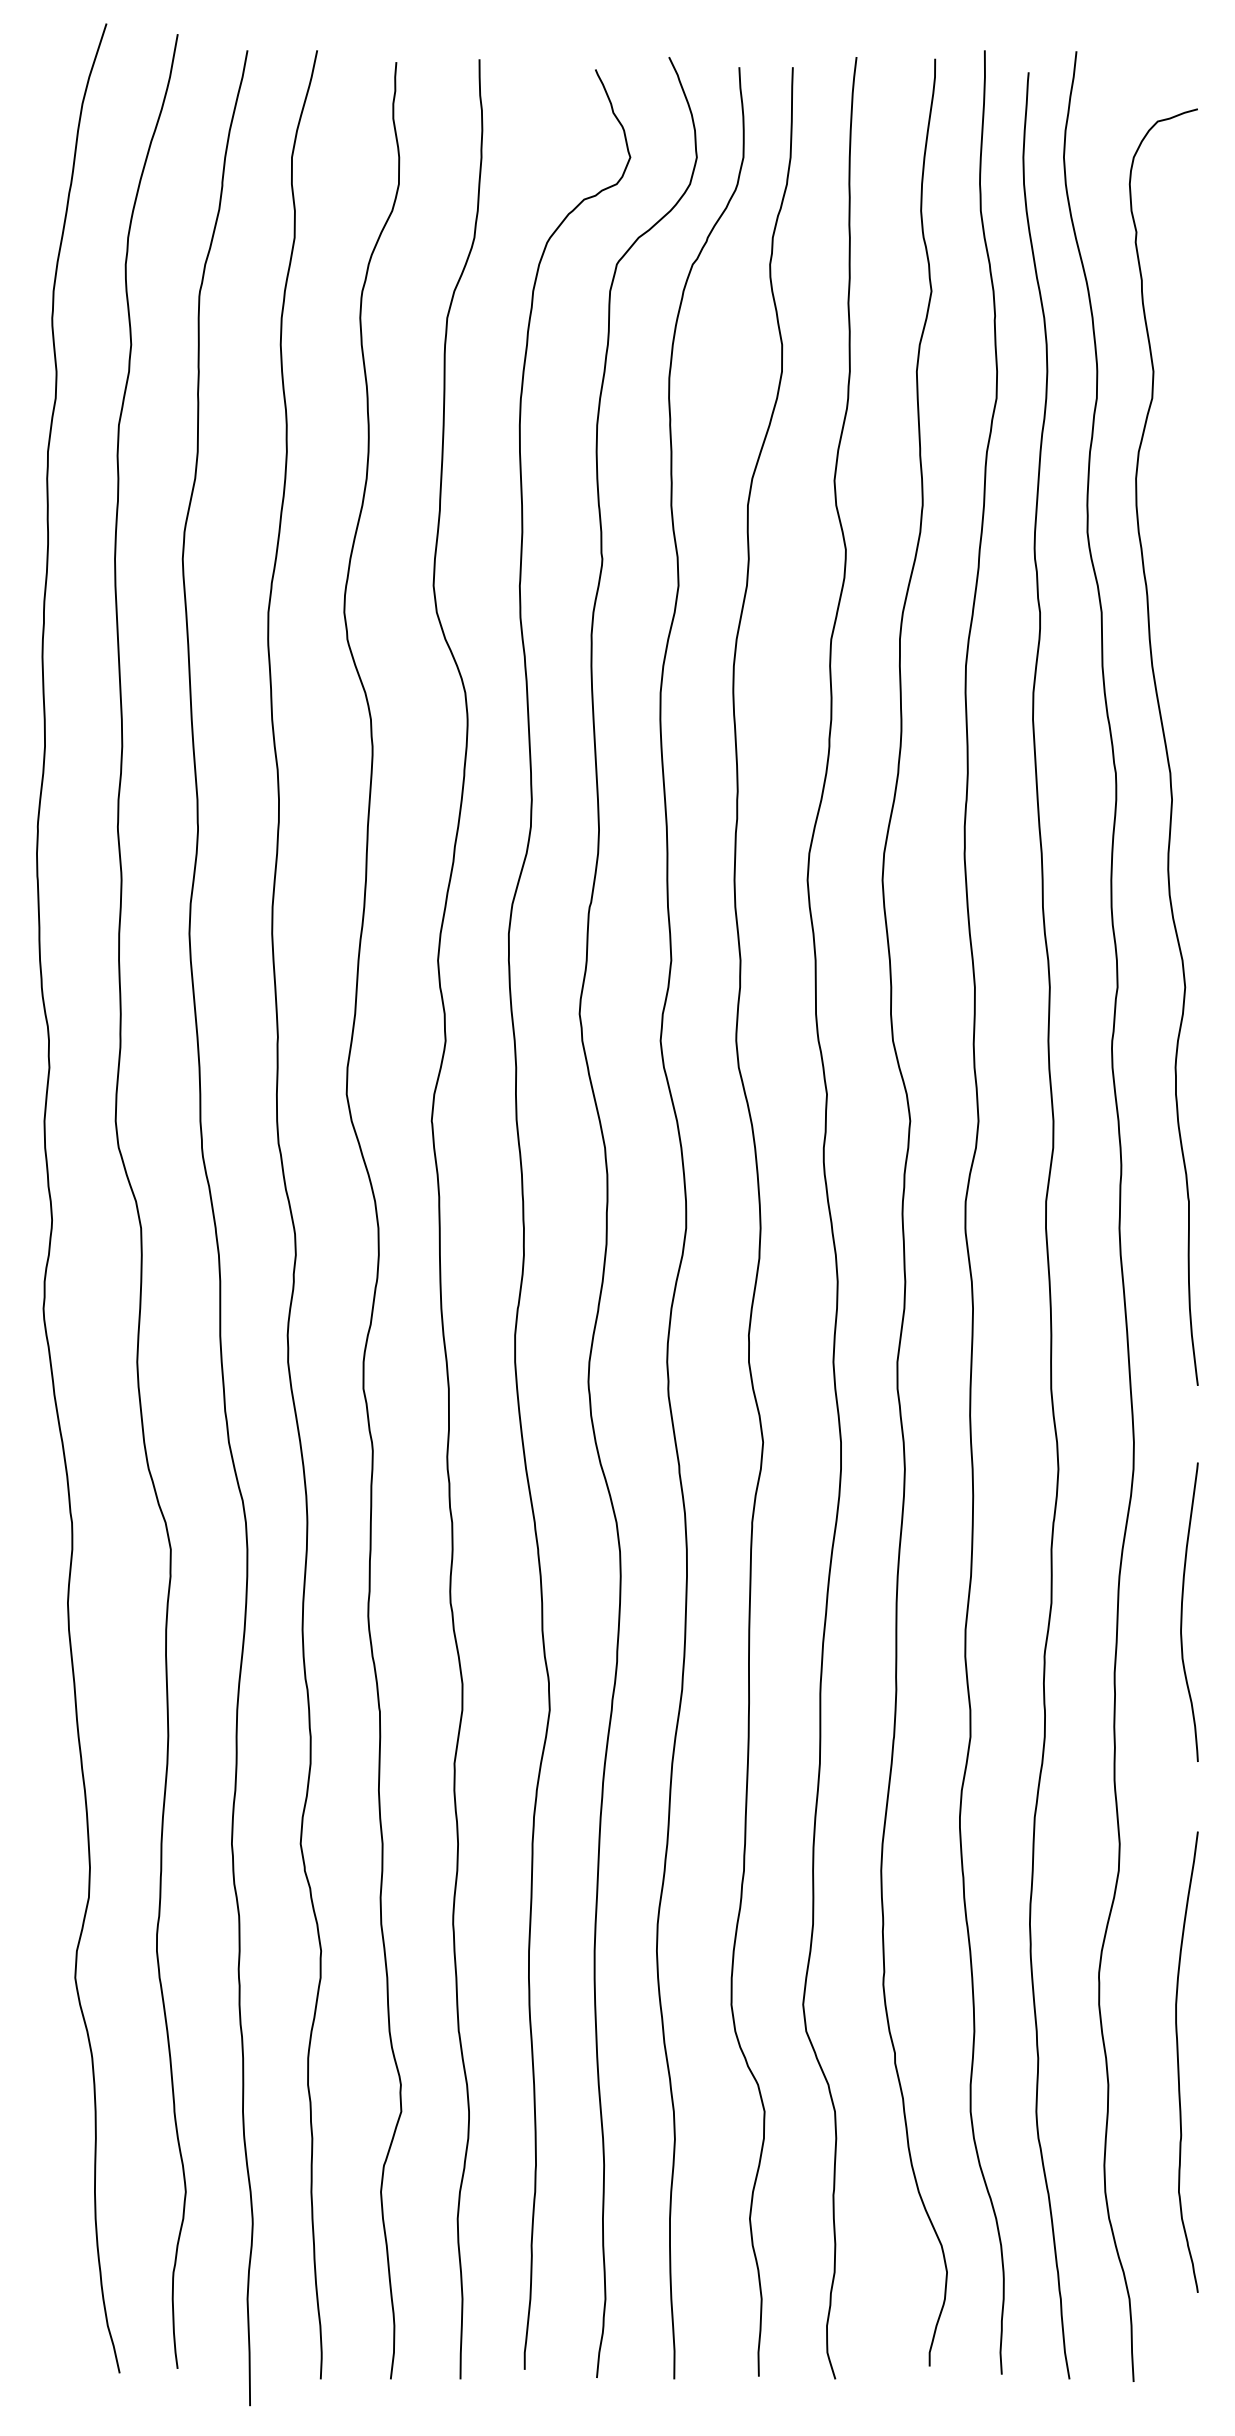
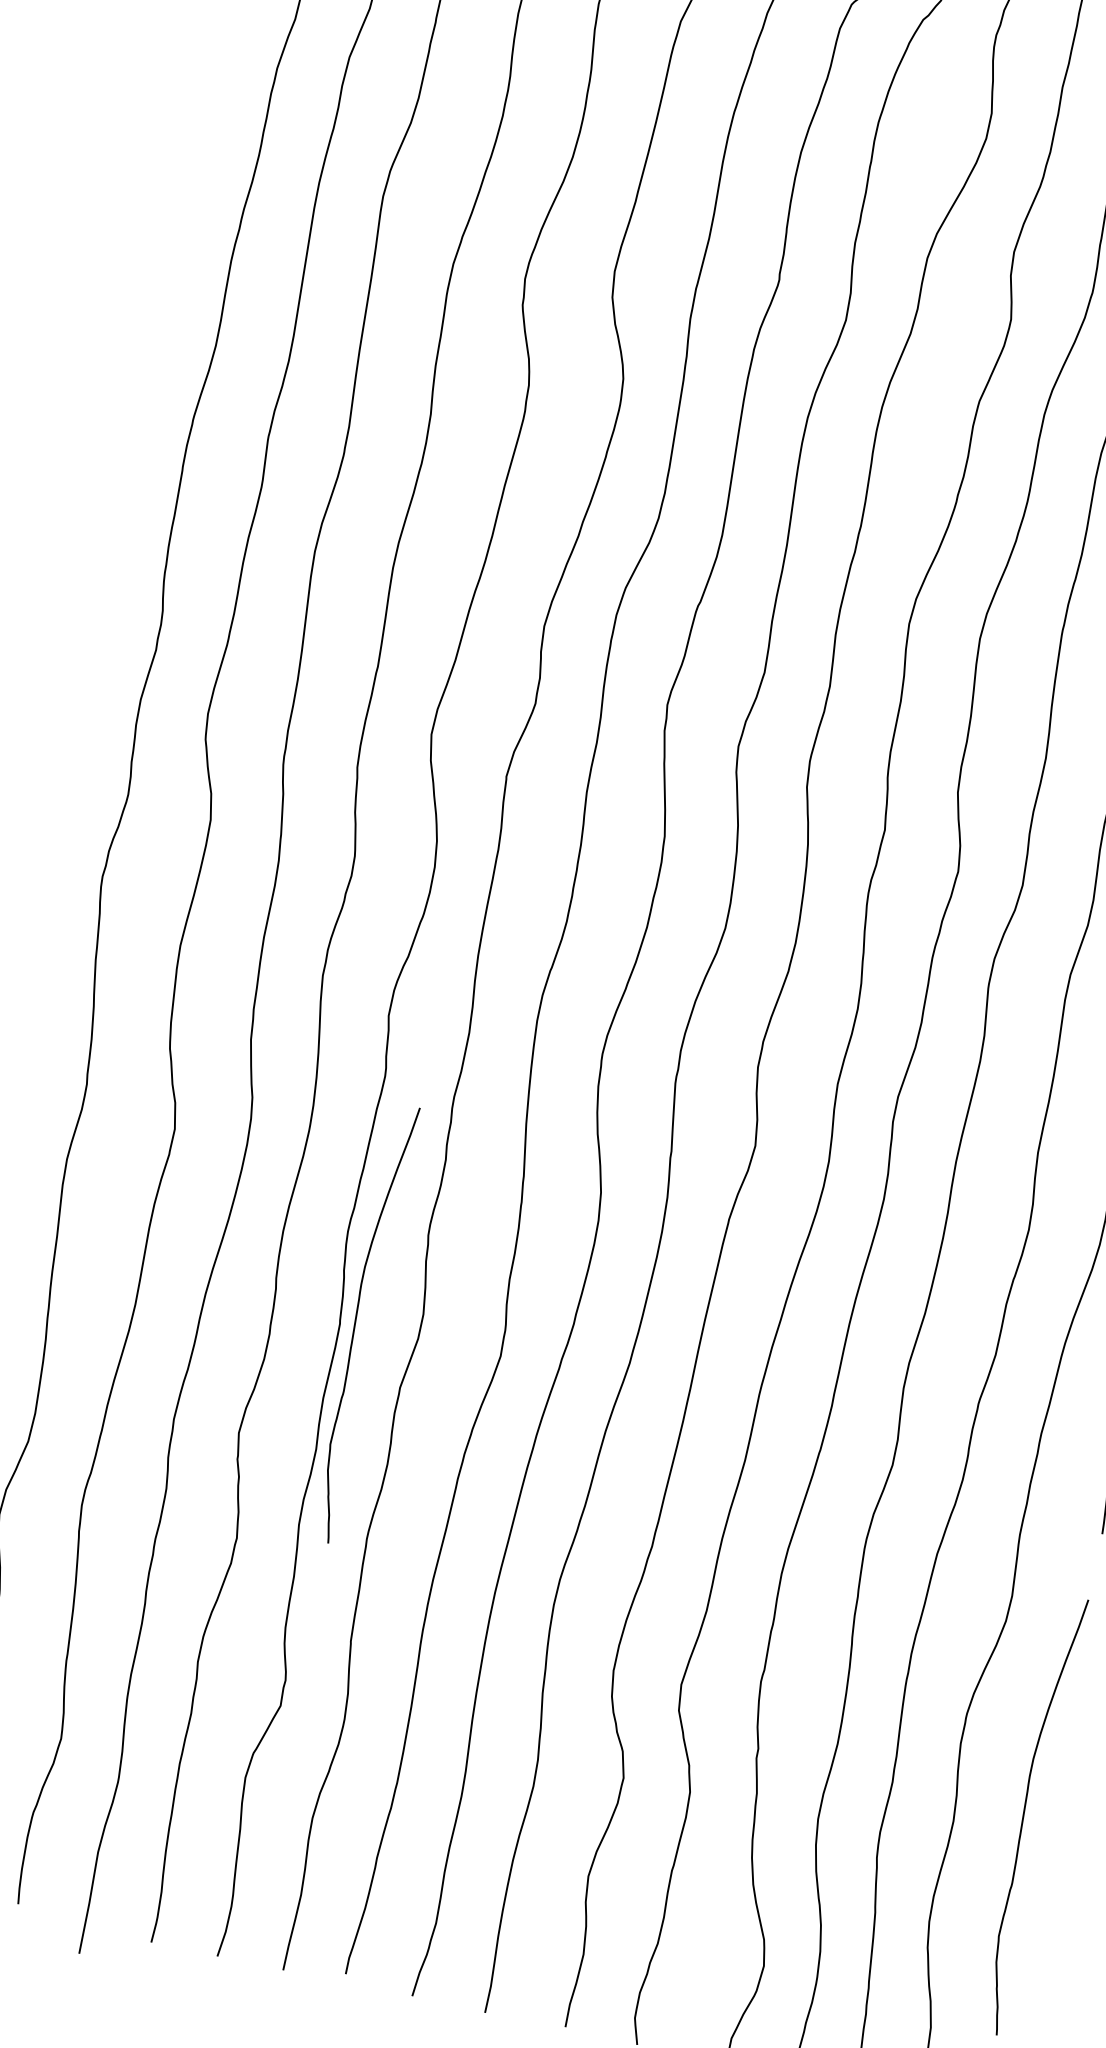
curve: (396, 1708) -> (356, 1324), added

